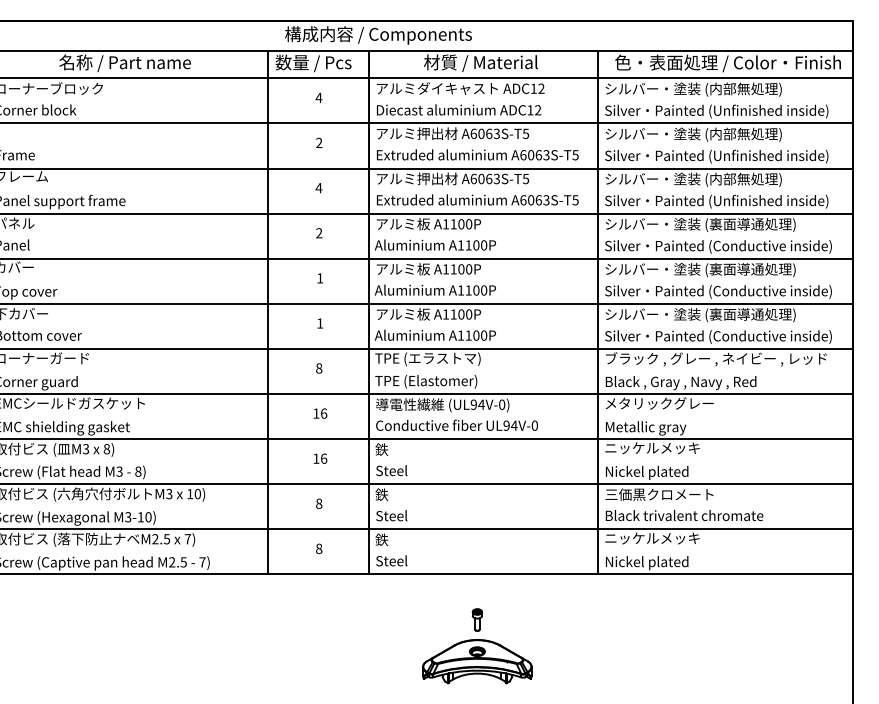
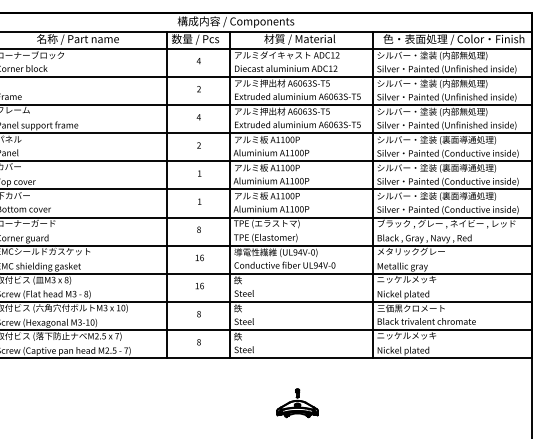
part: (477, 647) -> (297, 403), size x0.6

